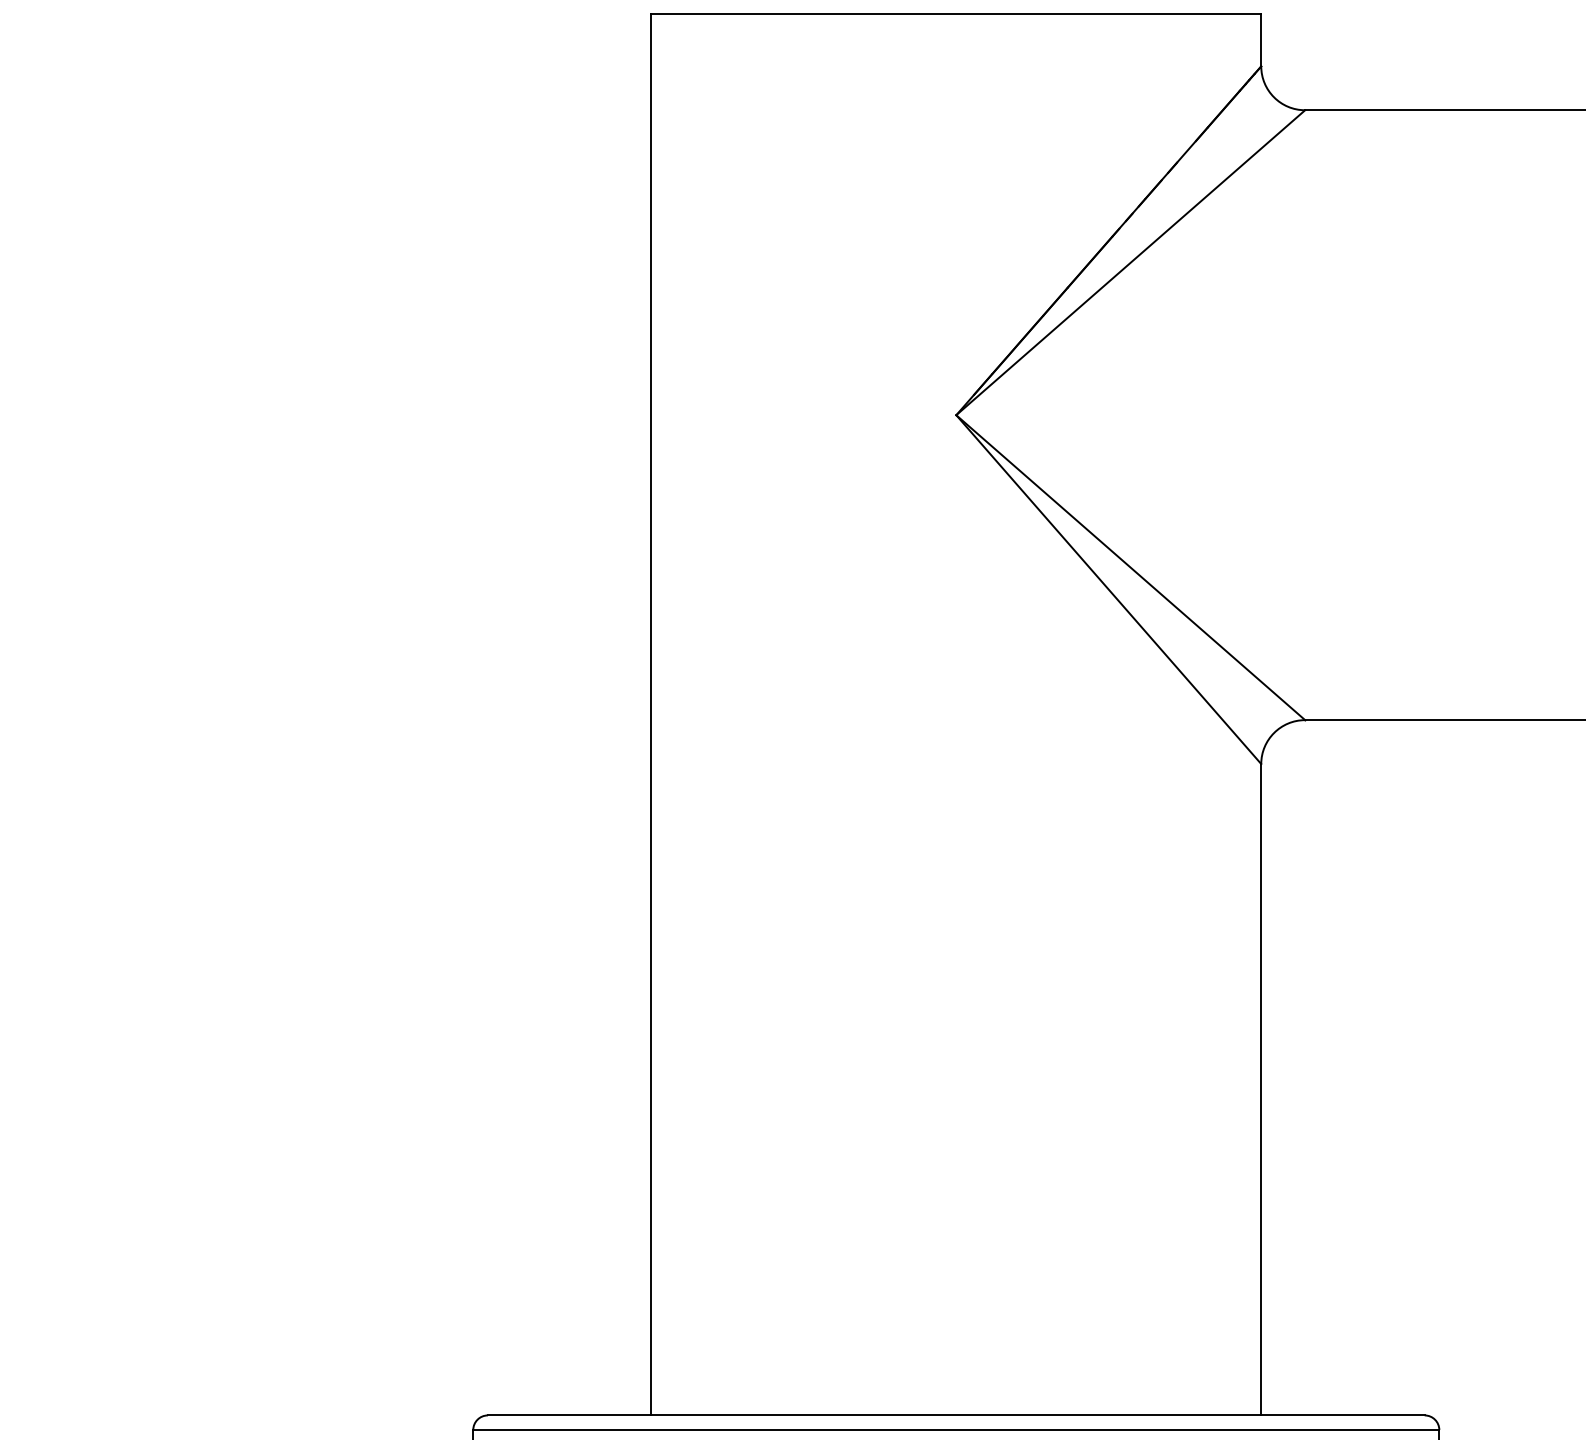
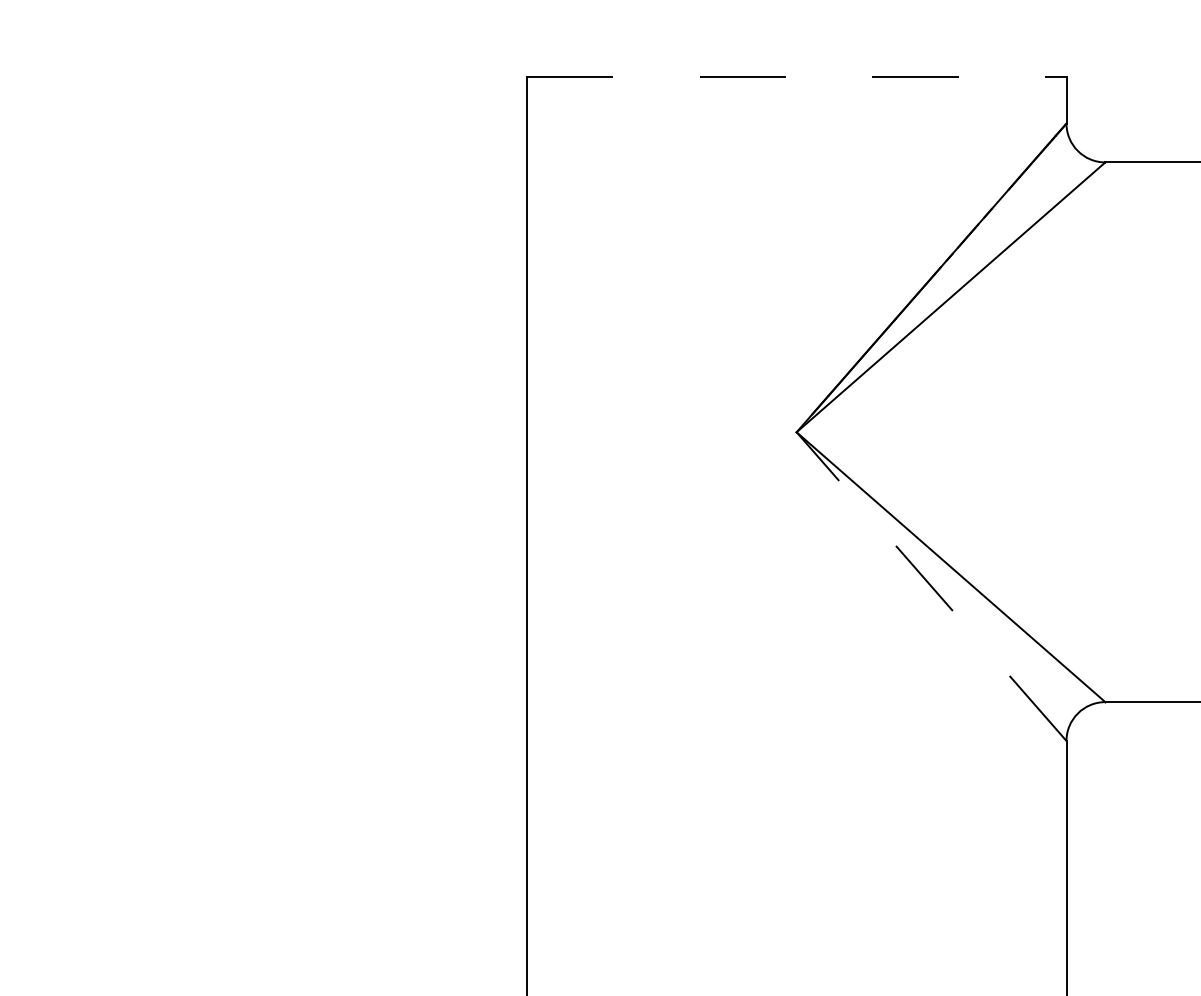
line: (956, 14) -> (796, 77), solid -> dashed
line: (1108, 589) -> (931, 586), solid -> dashed

